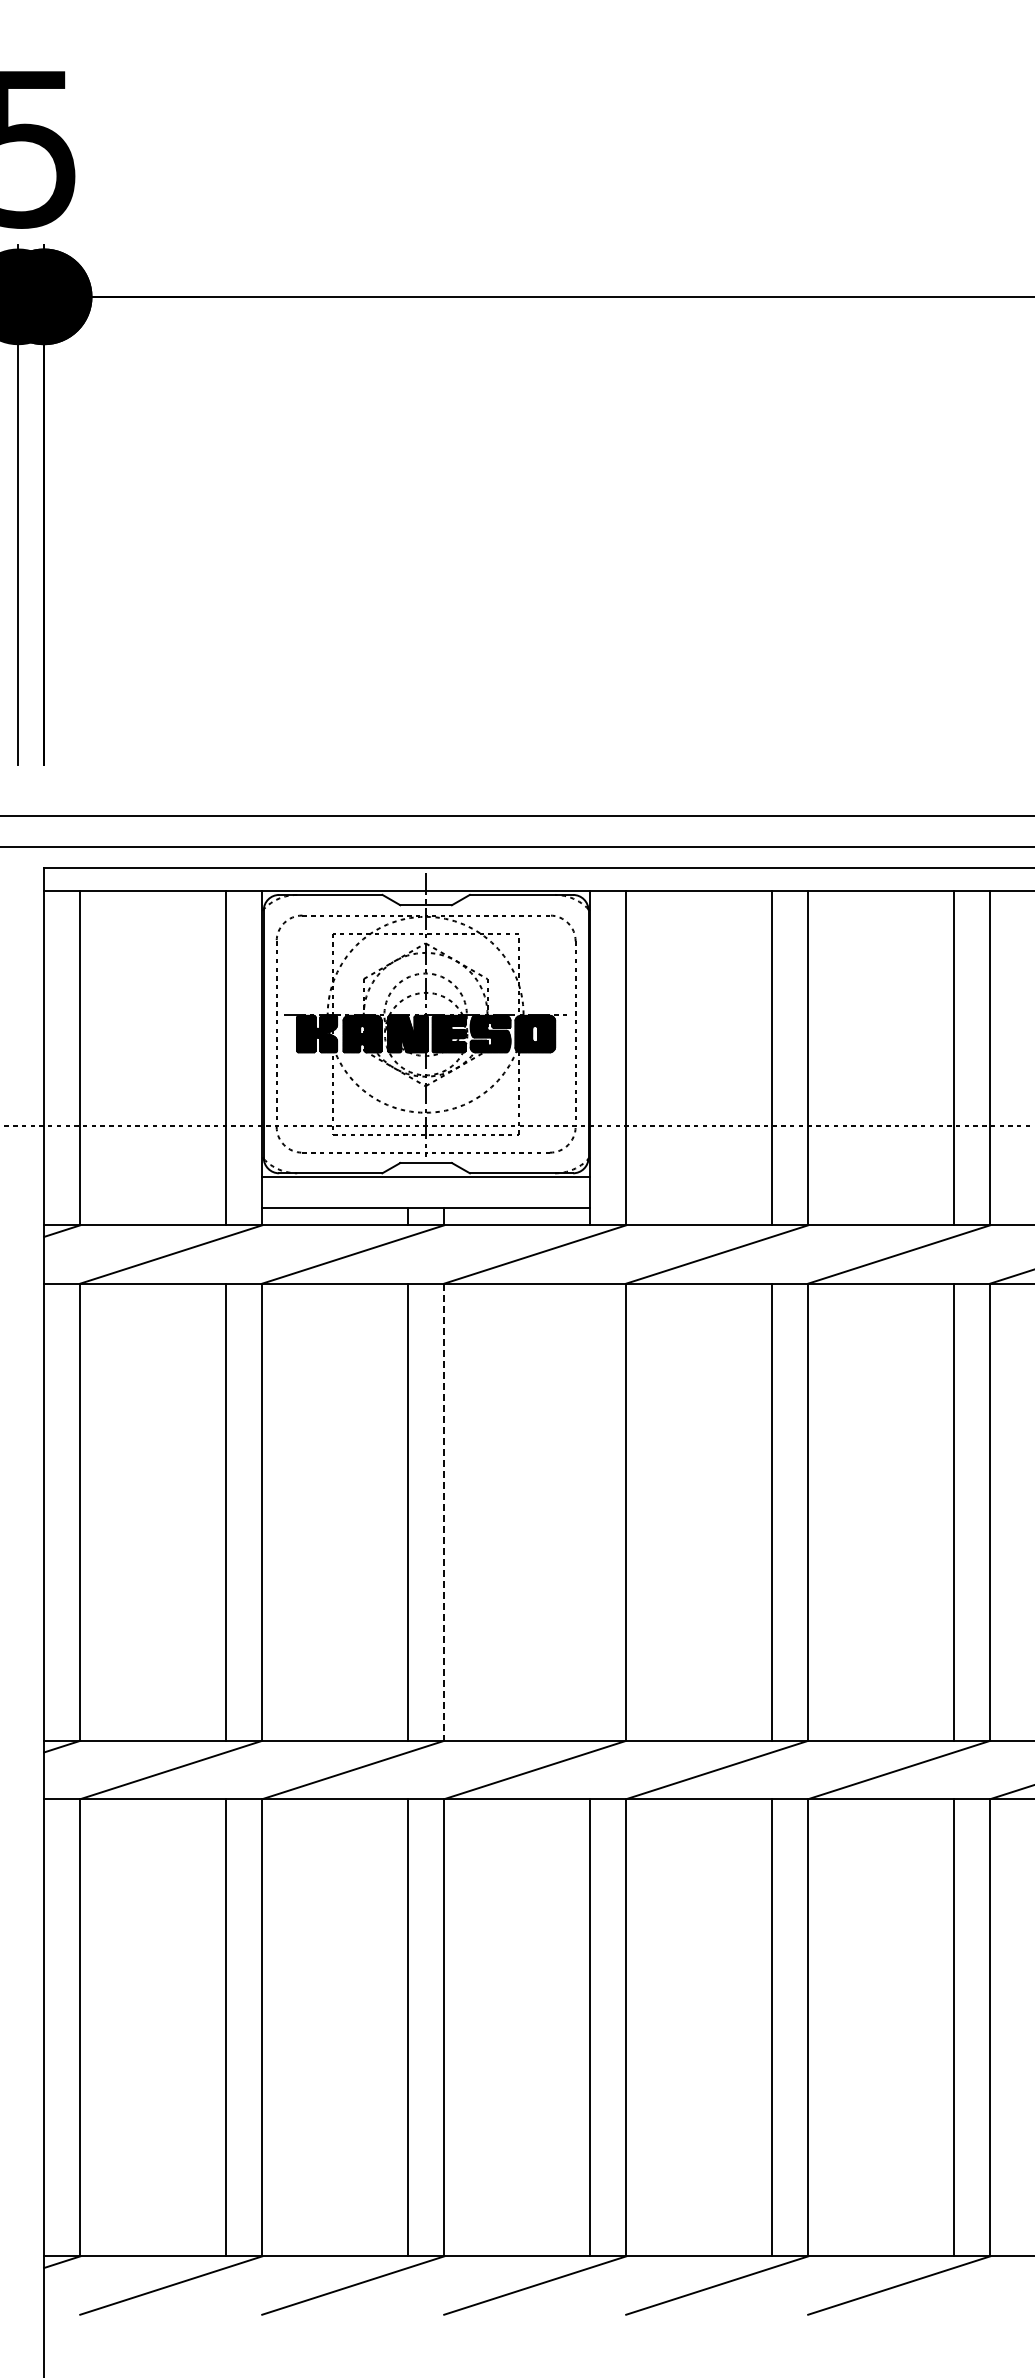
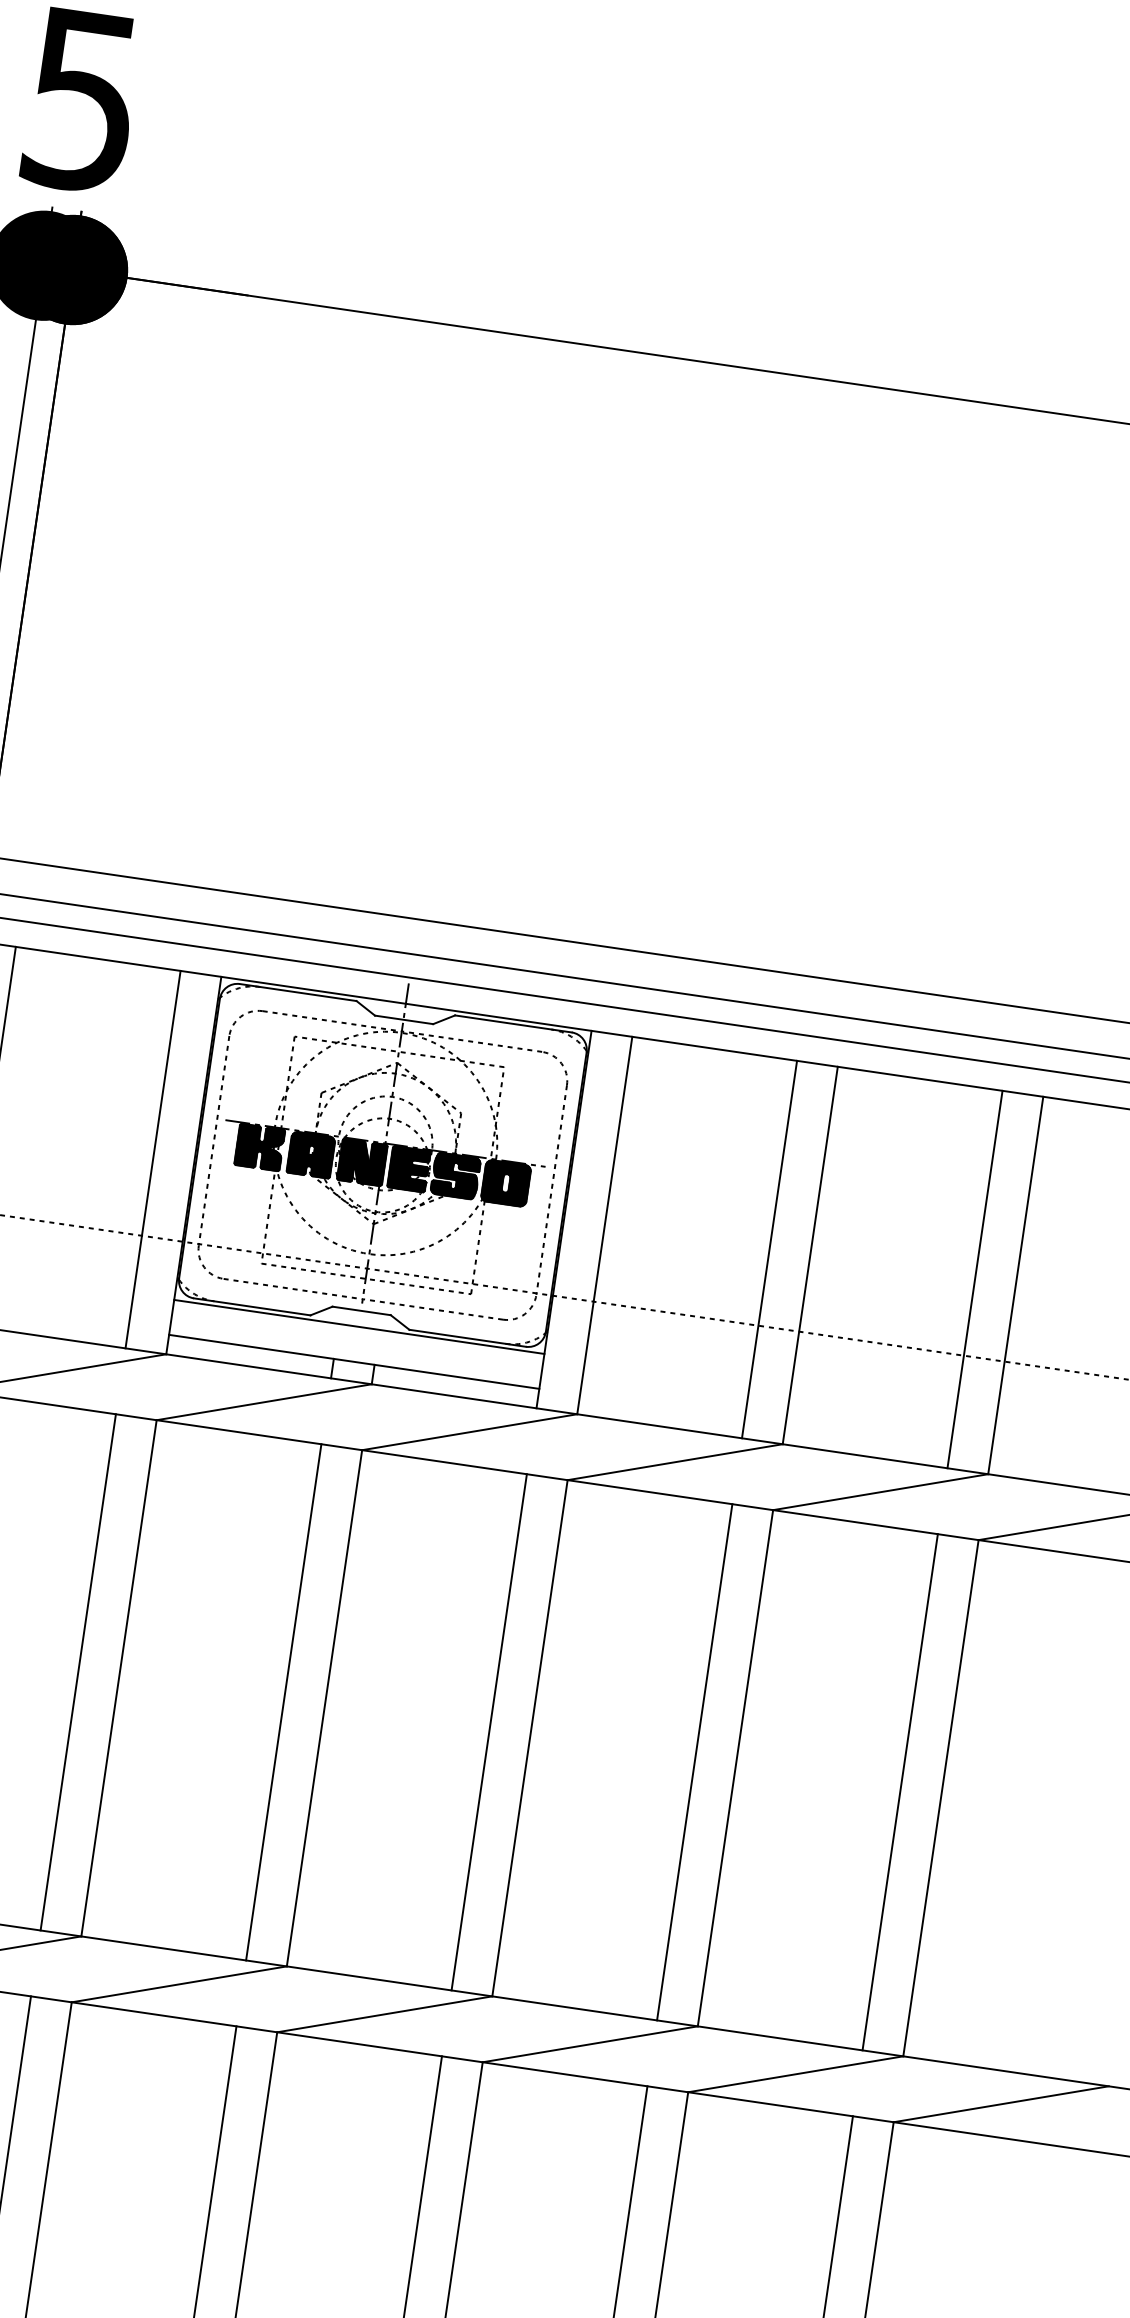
line: (590, 1511) -> (489, 1731), added
line: (444, 1512) -> (324, 1708), dashed -> solid

